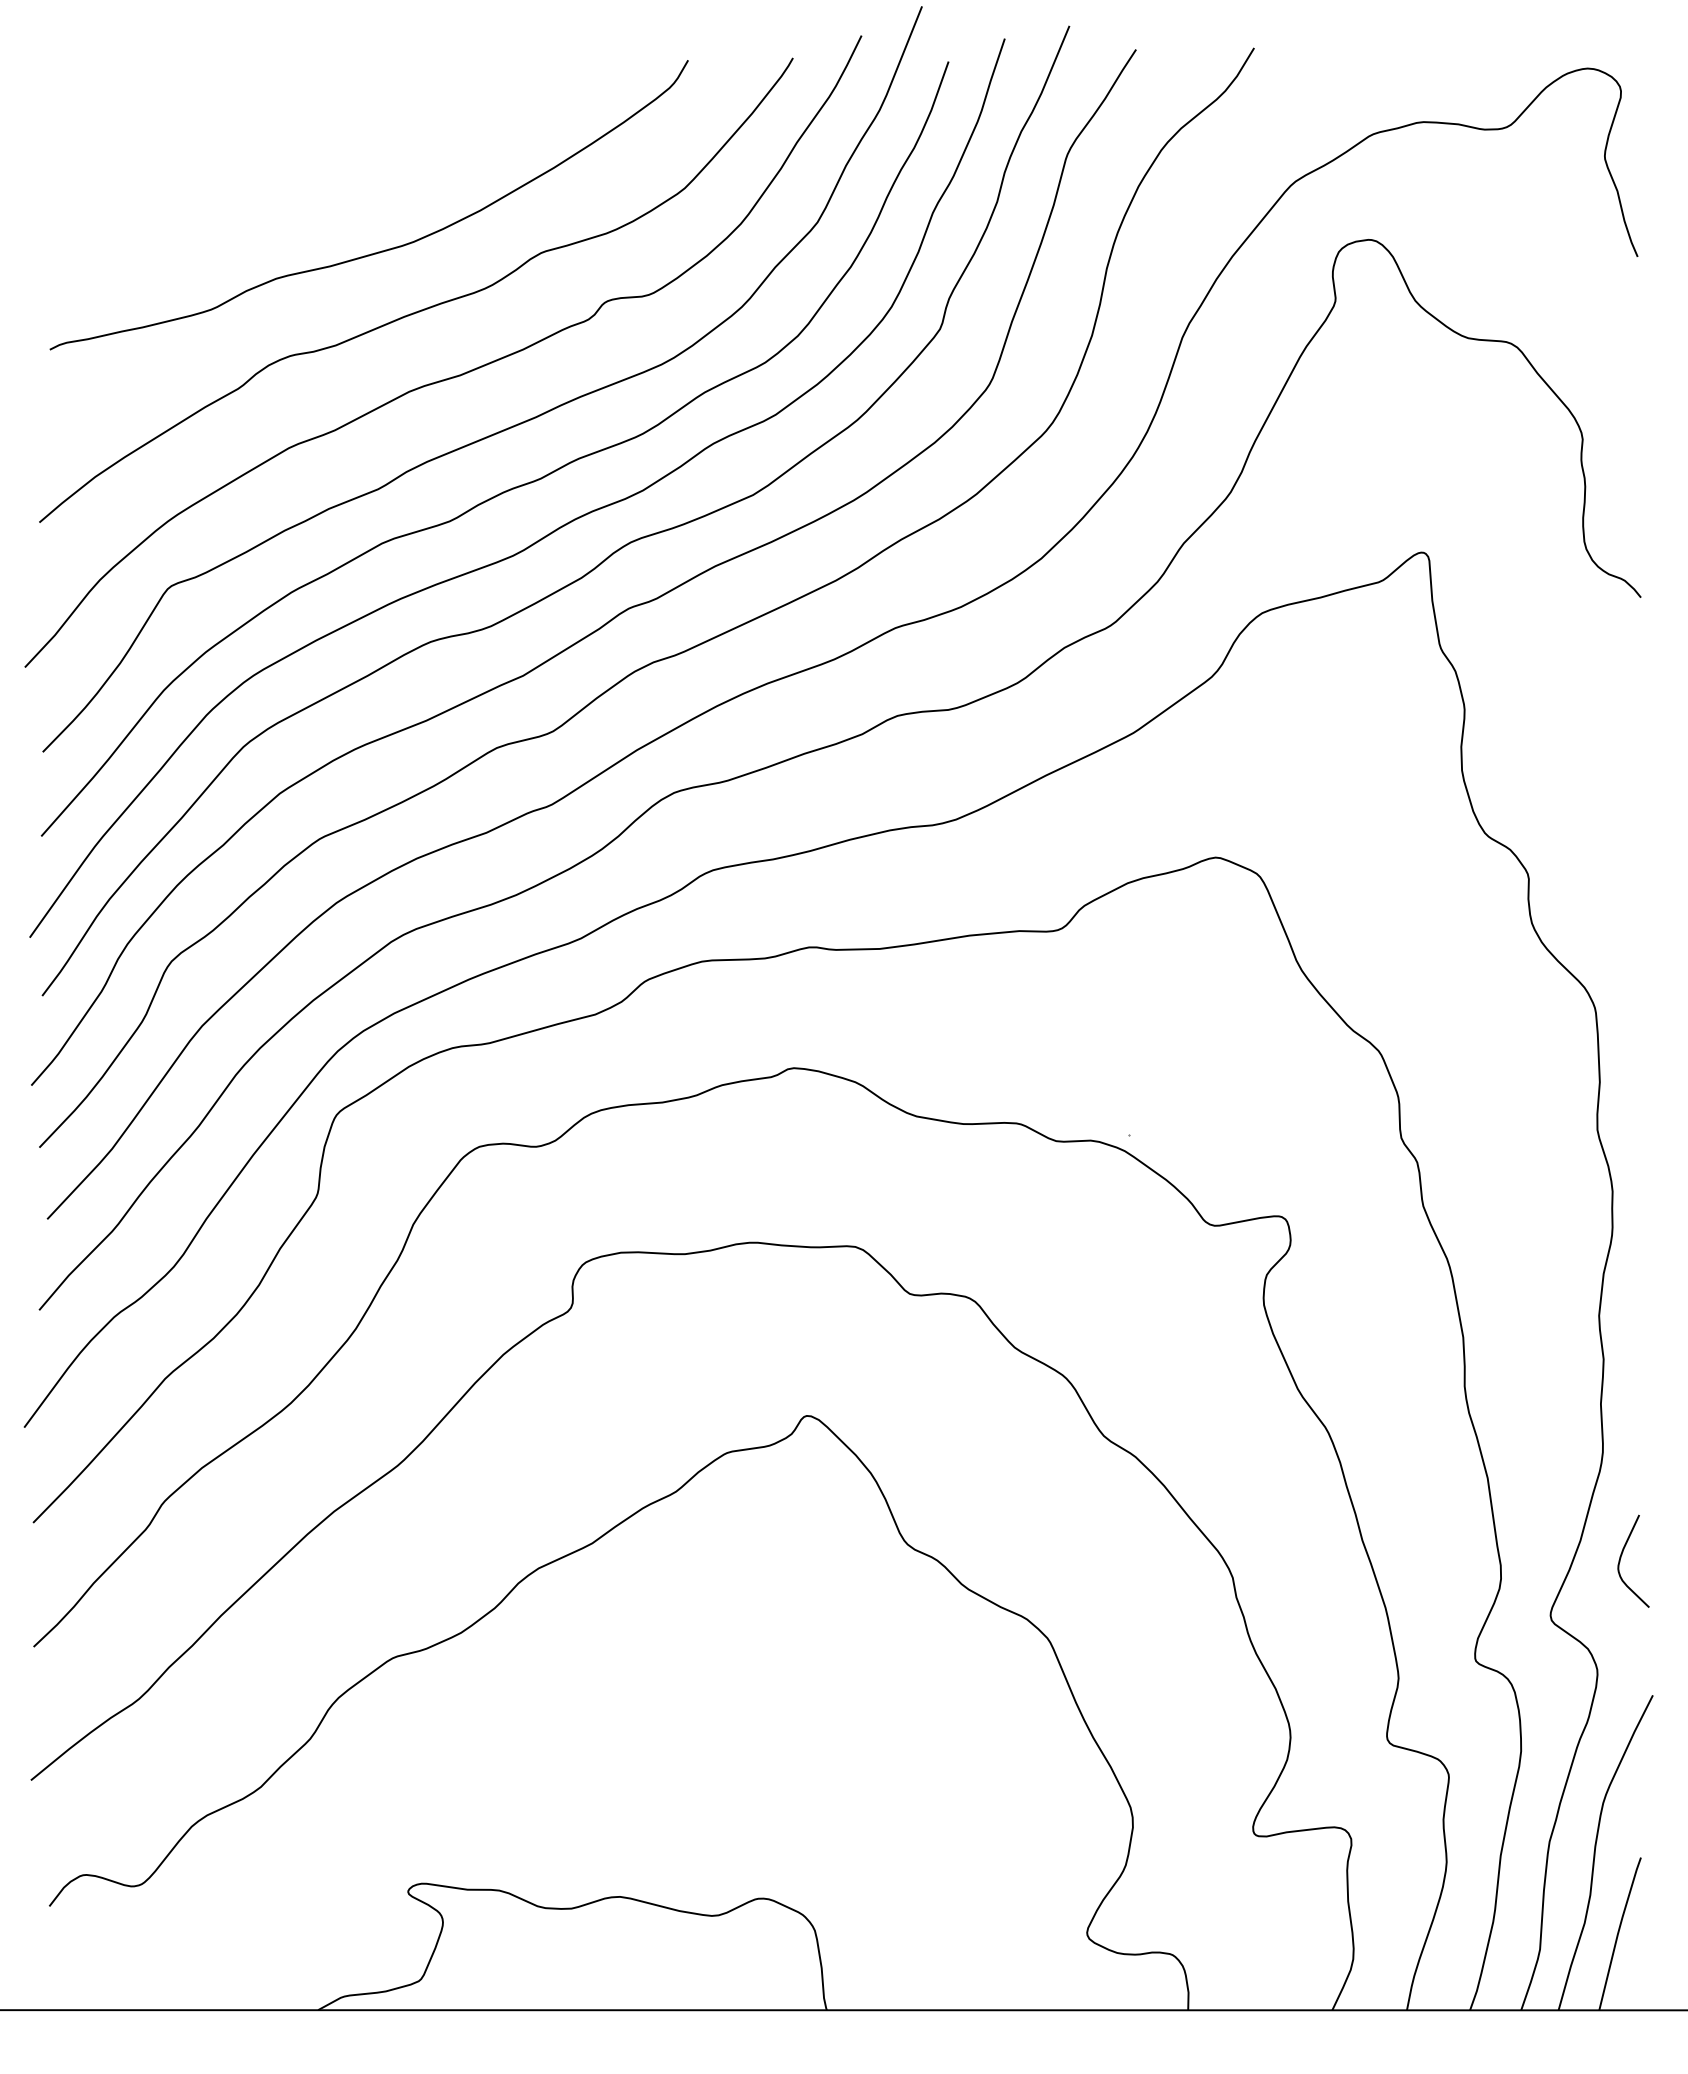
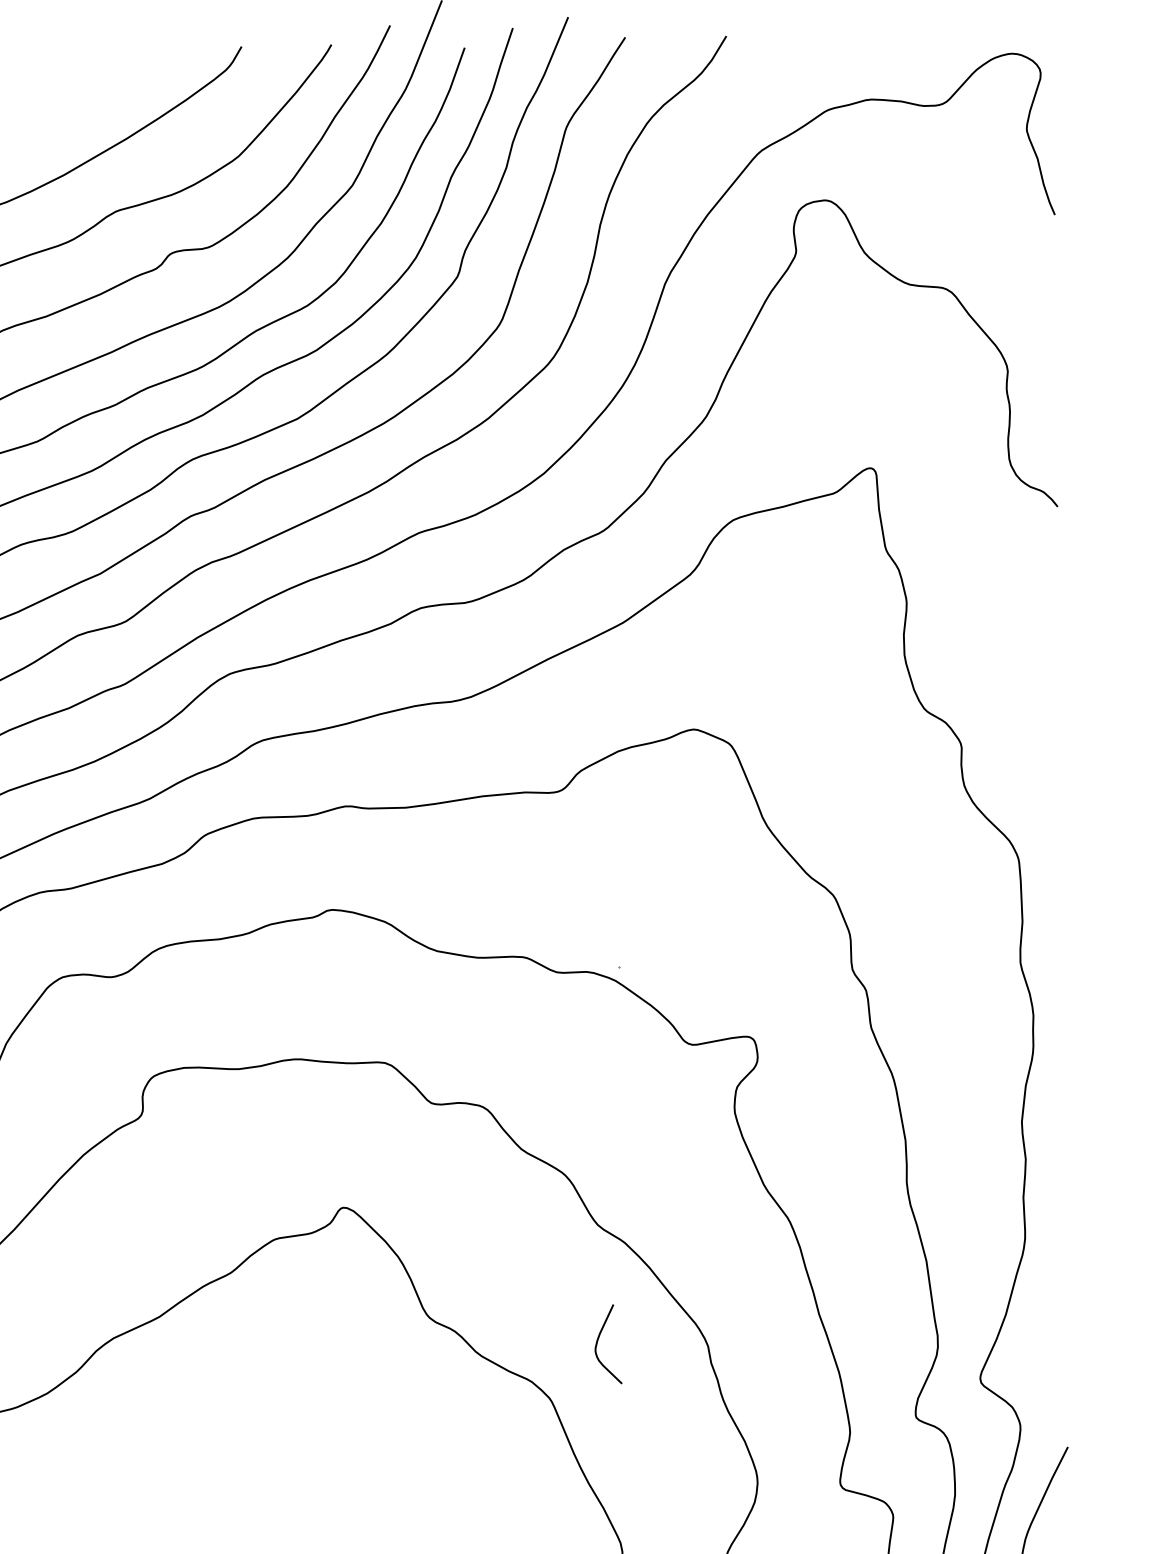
curve: (1622, 1555) -> (599, 1339), moved

